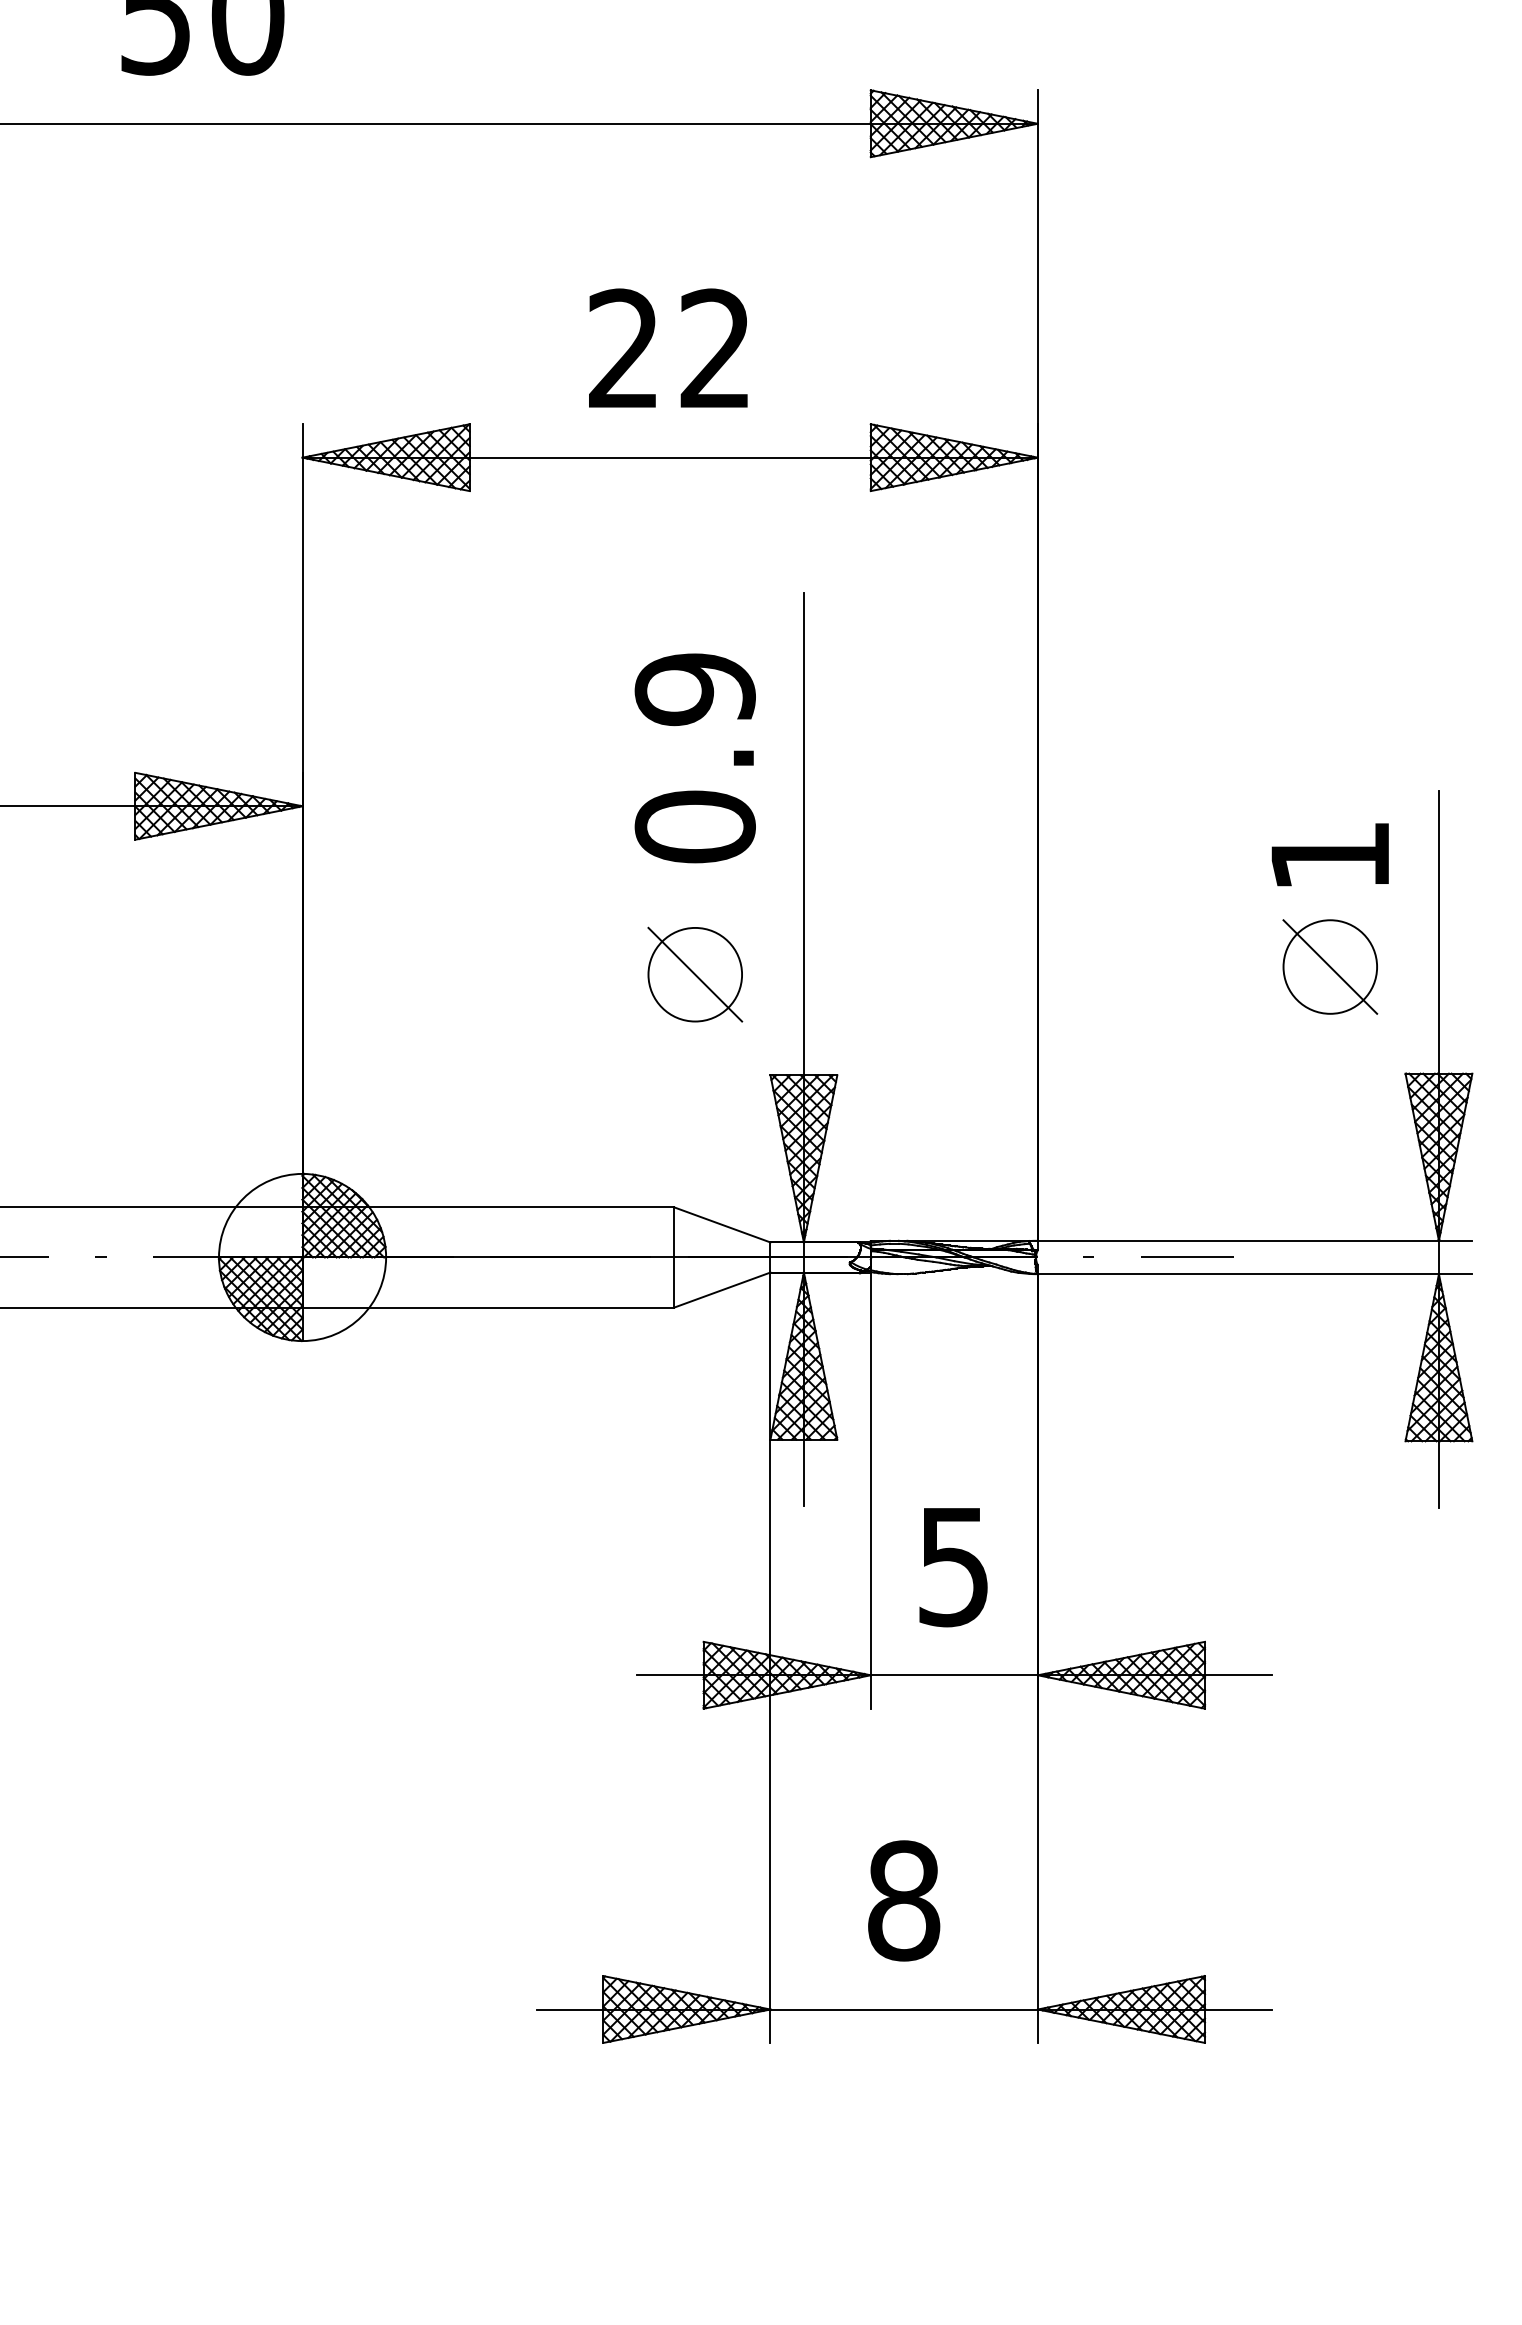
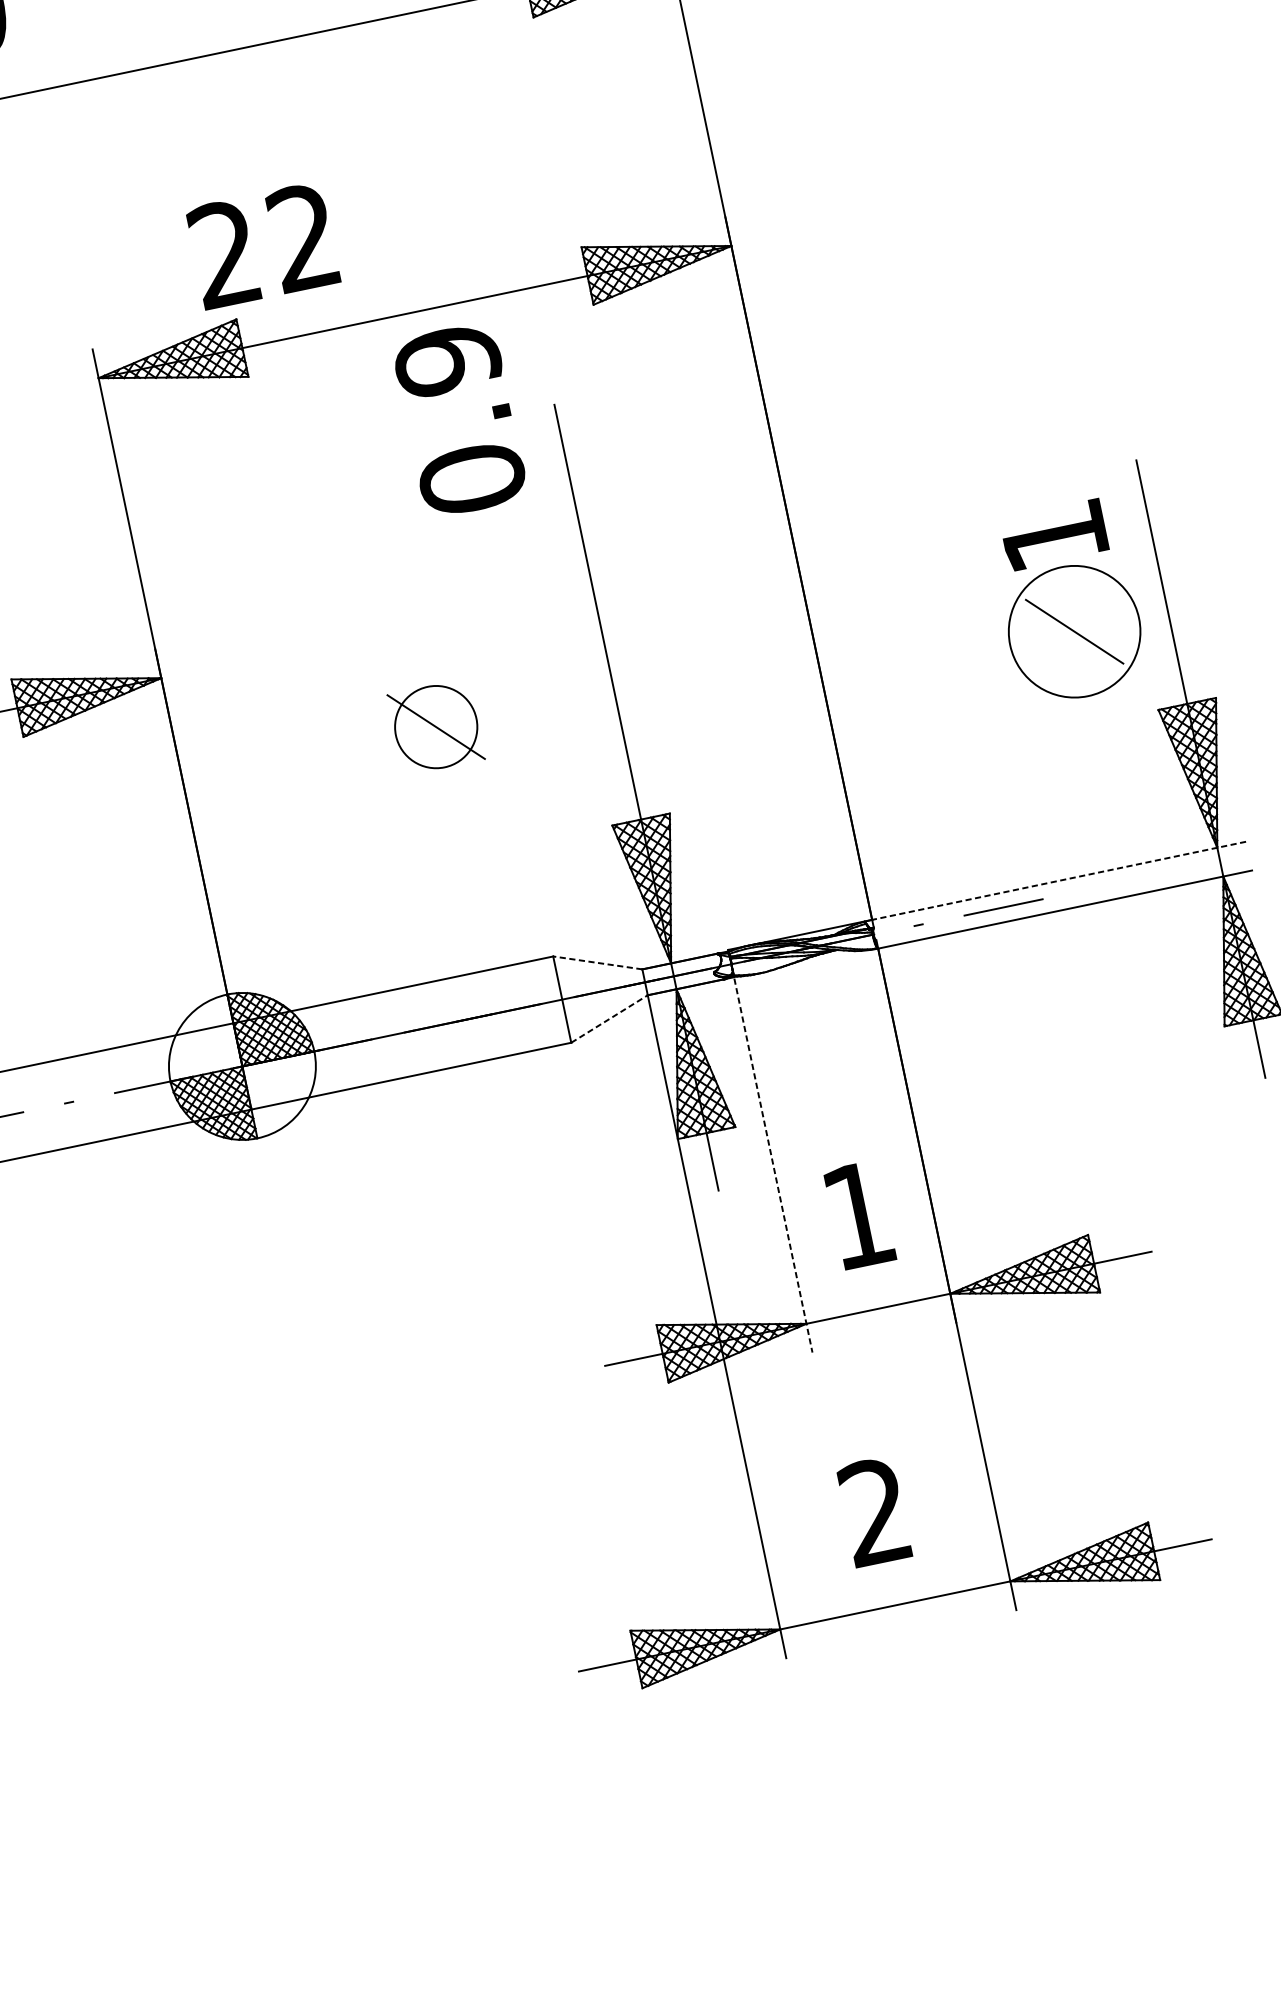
text: (668, 347) -> (262, 244), moved
text: (694, 758) -> (459, 420), moved
circle: (1330, 966) -> (1074, 631), size x1.6
part: (695, 974) -> (436, 726), moved
line: (721, 1224) -> (597, 962), solid -> dashed
line: (1254, 1240) -> (1058, 880), solid -> dashed
line: (722, 1289) -> (609, 1018), solid -> dashed
line: (870, 1491) -> (773, 1165), solid -> dashed
text: (953, 1567) -> (858, 1216), 5 -> 1
text: (904, 1900) -> (876, 1511), 8 -> 2

